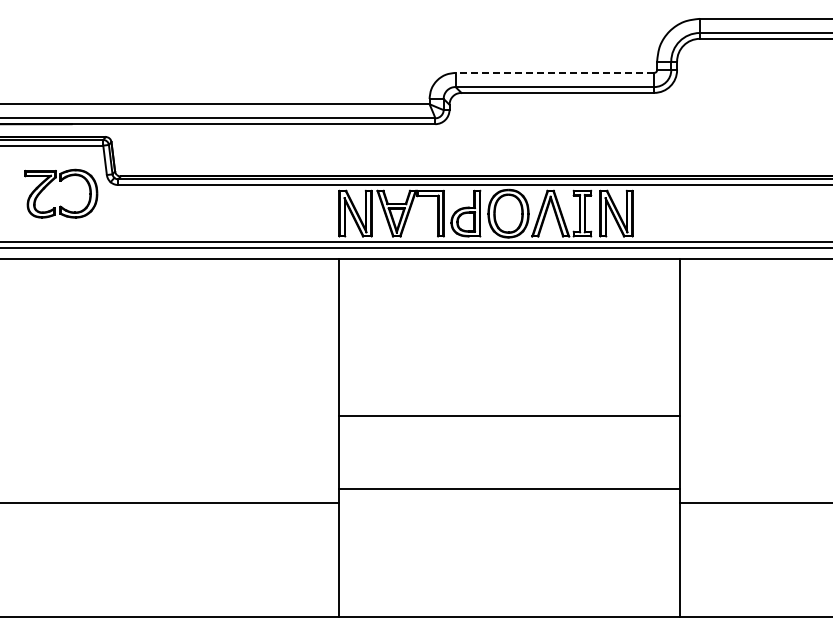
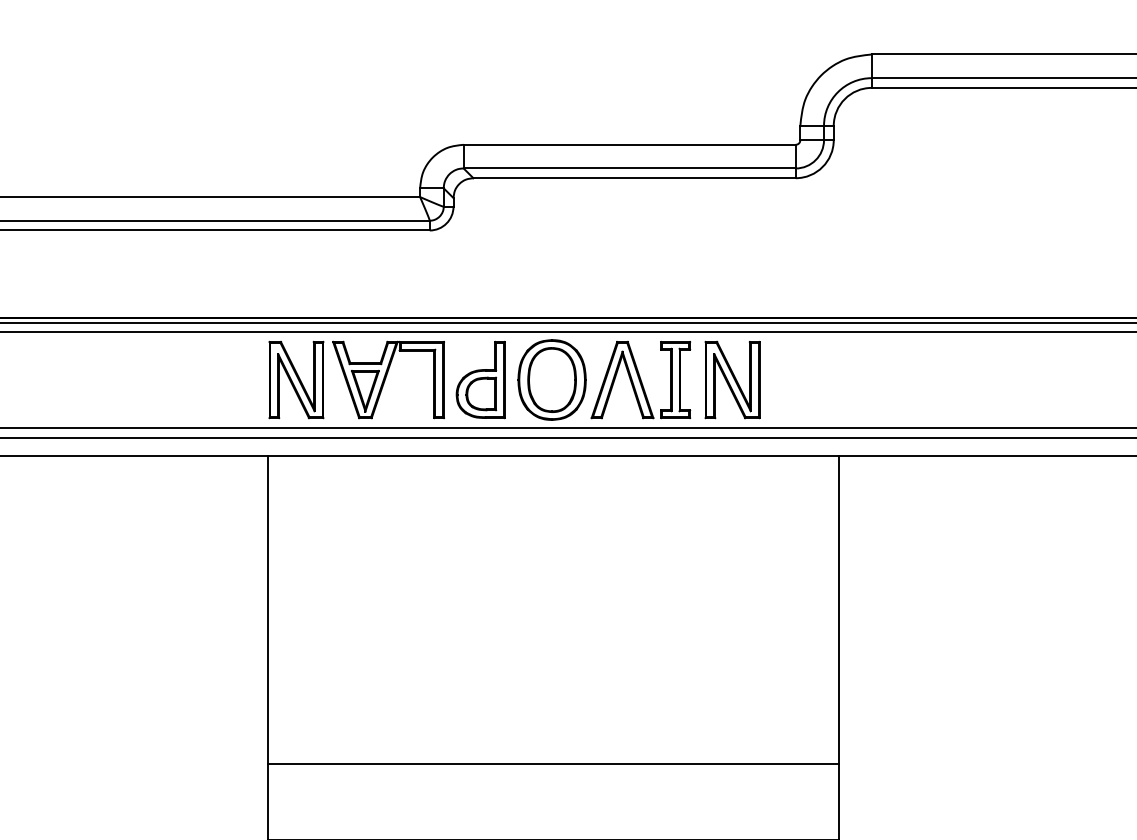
line: (554, 72) -> (628, 144), dashed -> solid
line: (508, 415) -> (552, 764), moved

